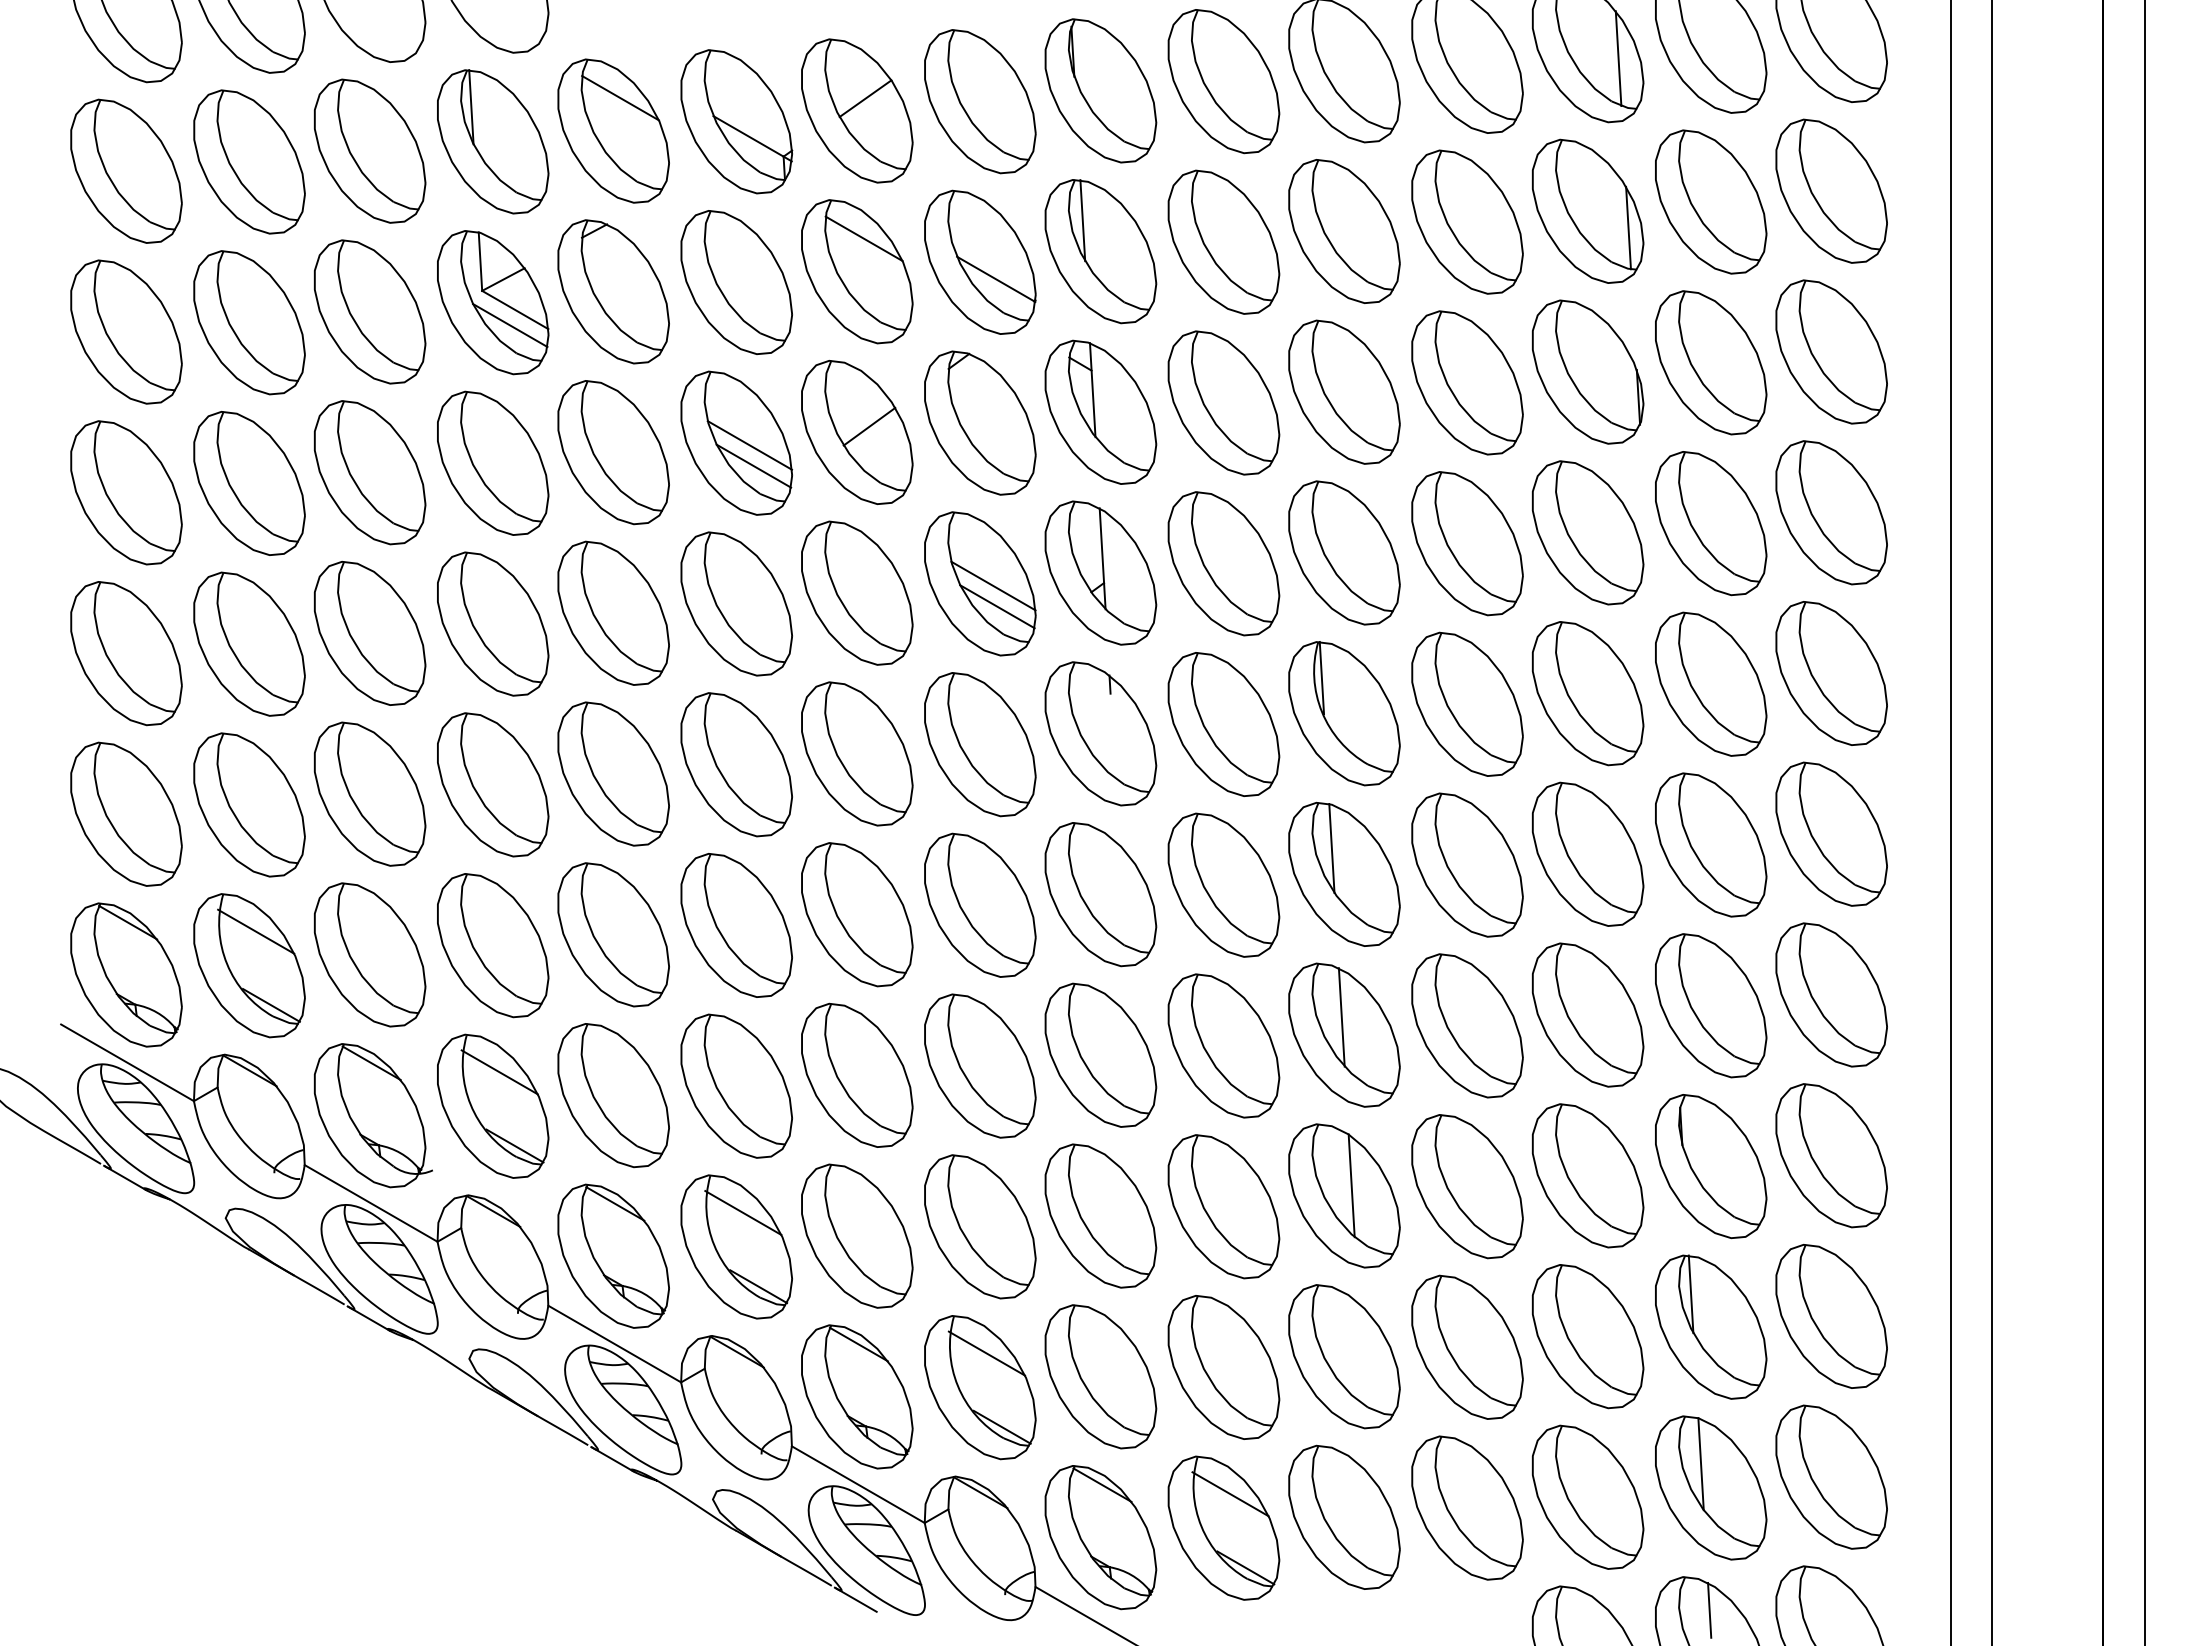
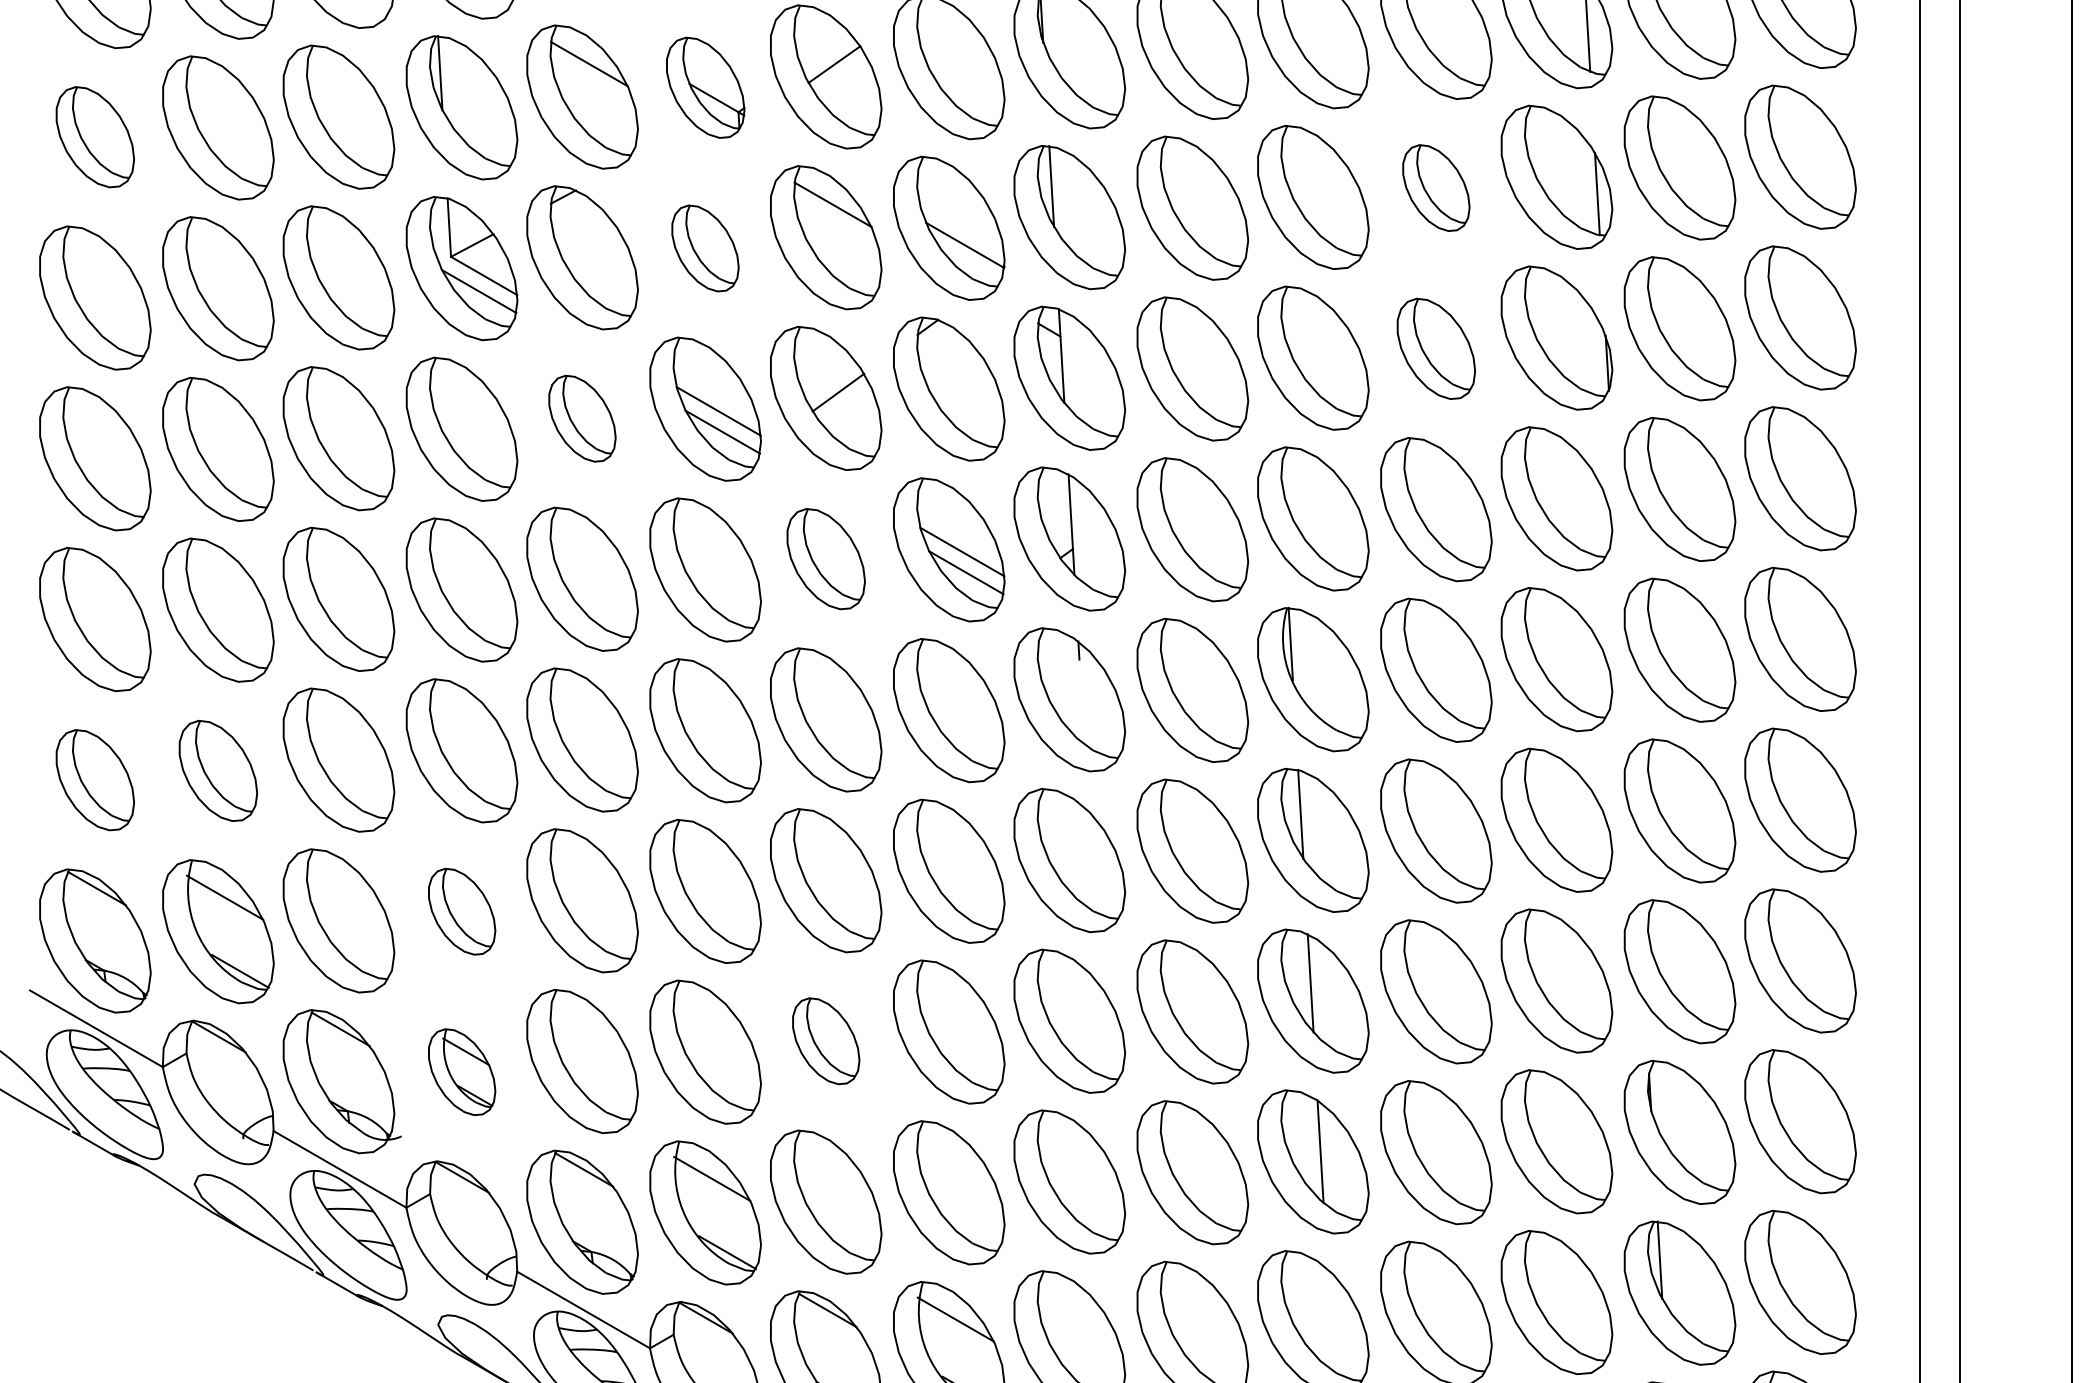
part: (736, 121) -> (705, 87), size x0.7
part: (126, 170) -> (95, 136), size x0.7
part: (1467, 221) -> (1436, 187), size x0.6
part: (736, 282) -> (705, 248), size x0.6
part: (1467, 382) -> (1436, 348), size x0.7
part: (613, 452) -> (582, 418), size x0.6
part: (857, 592) -> (826, 558), size x0.7
part: (249, 804) -> (218, 770), size x0.7
part: (126, 813) -> (95, 779), size x0.7
part: (493, 945) -> (462, 911), size x0.6
part: (857, 1074) -> (826, 1040), size x0.6
part: (493, 1105) -> (462, 1071), size x0.6

